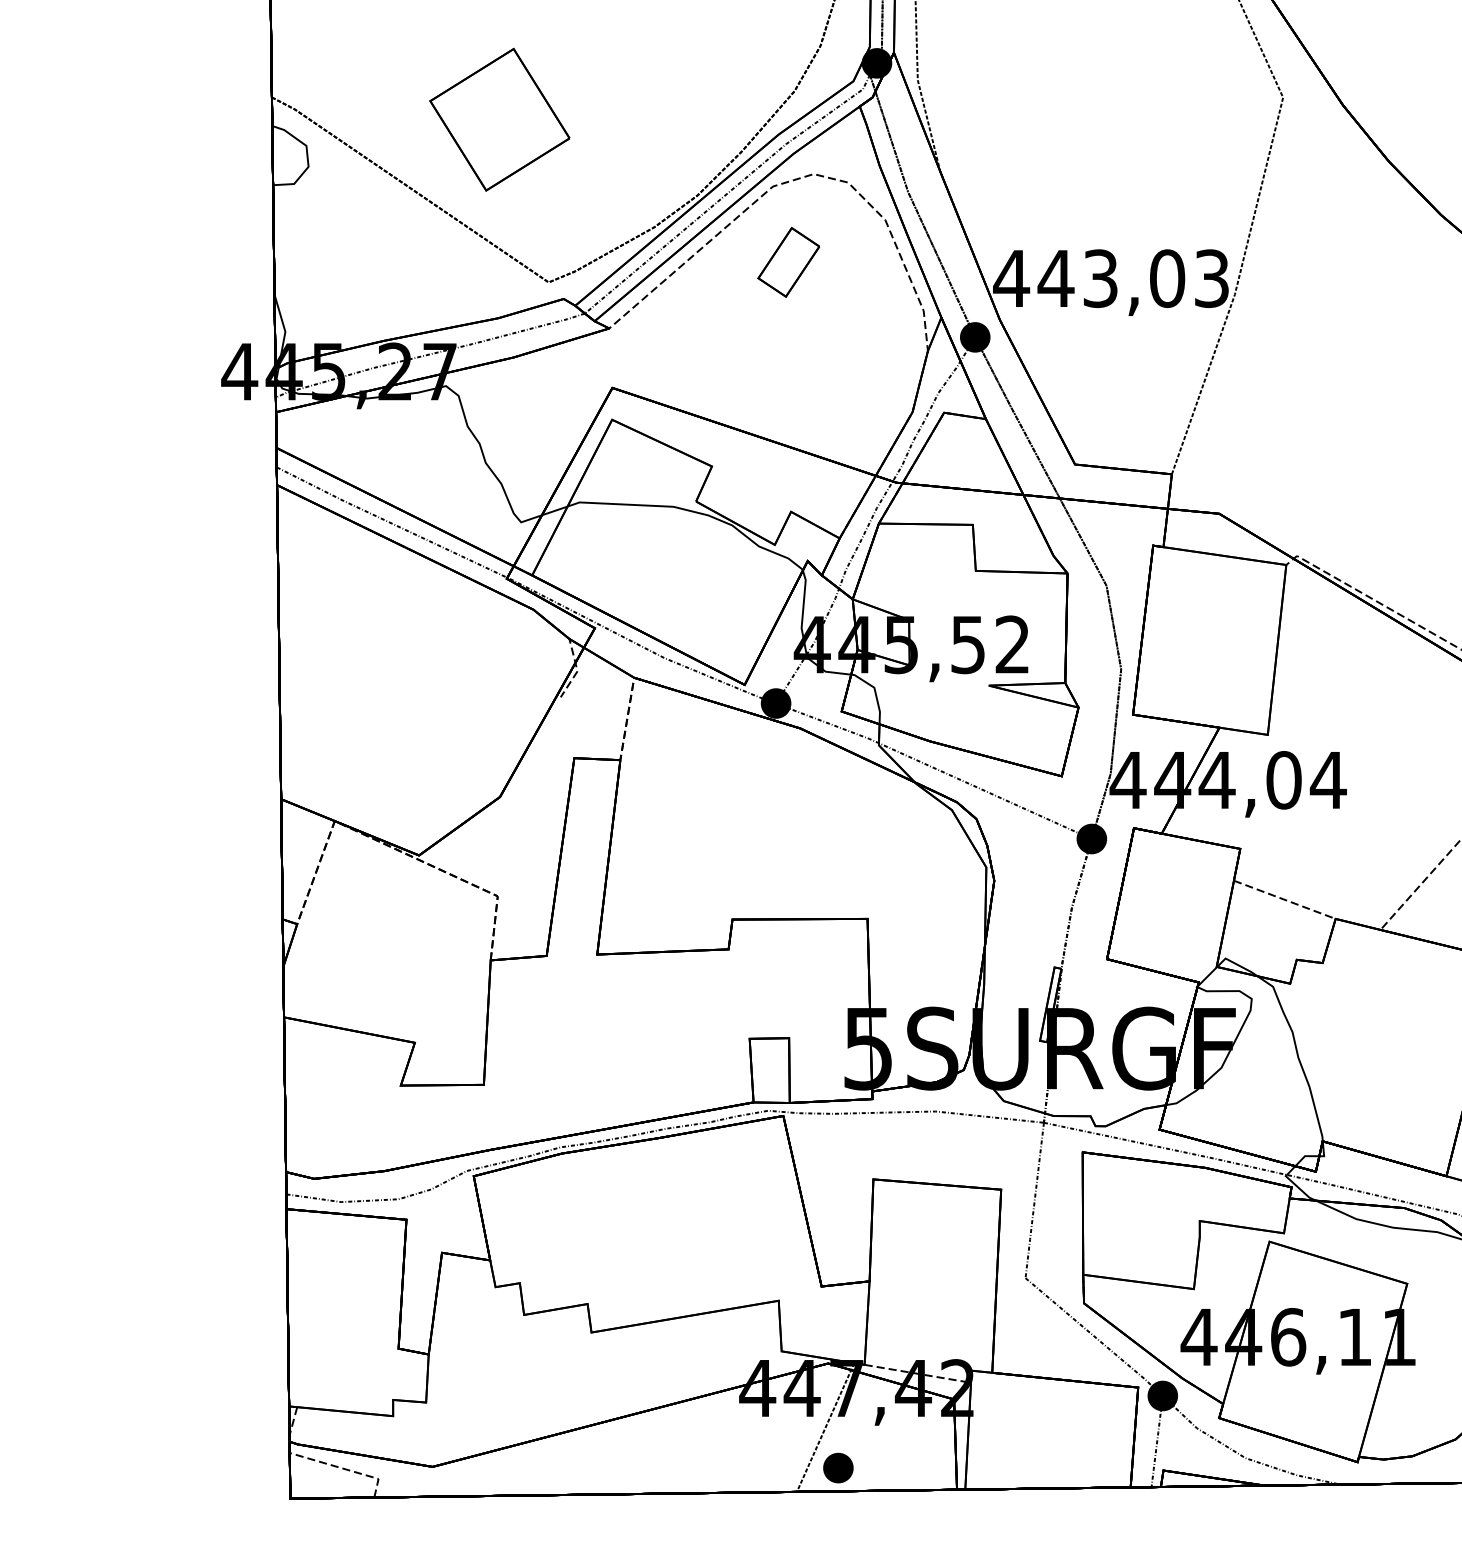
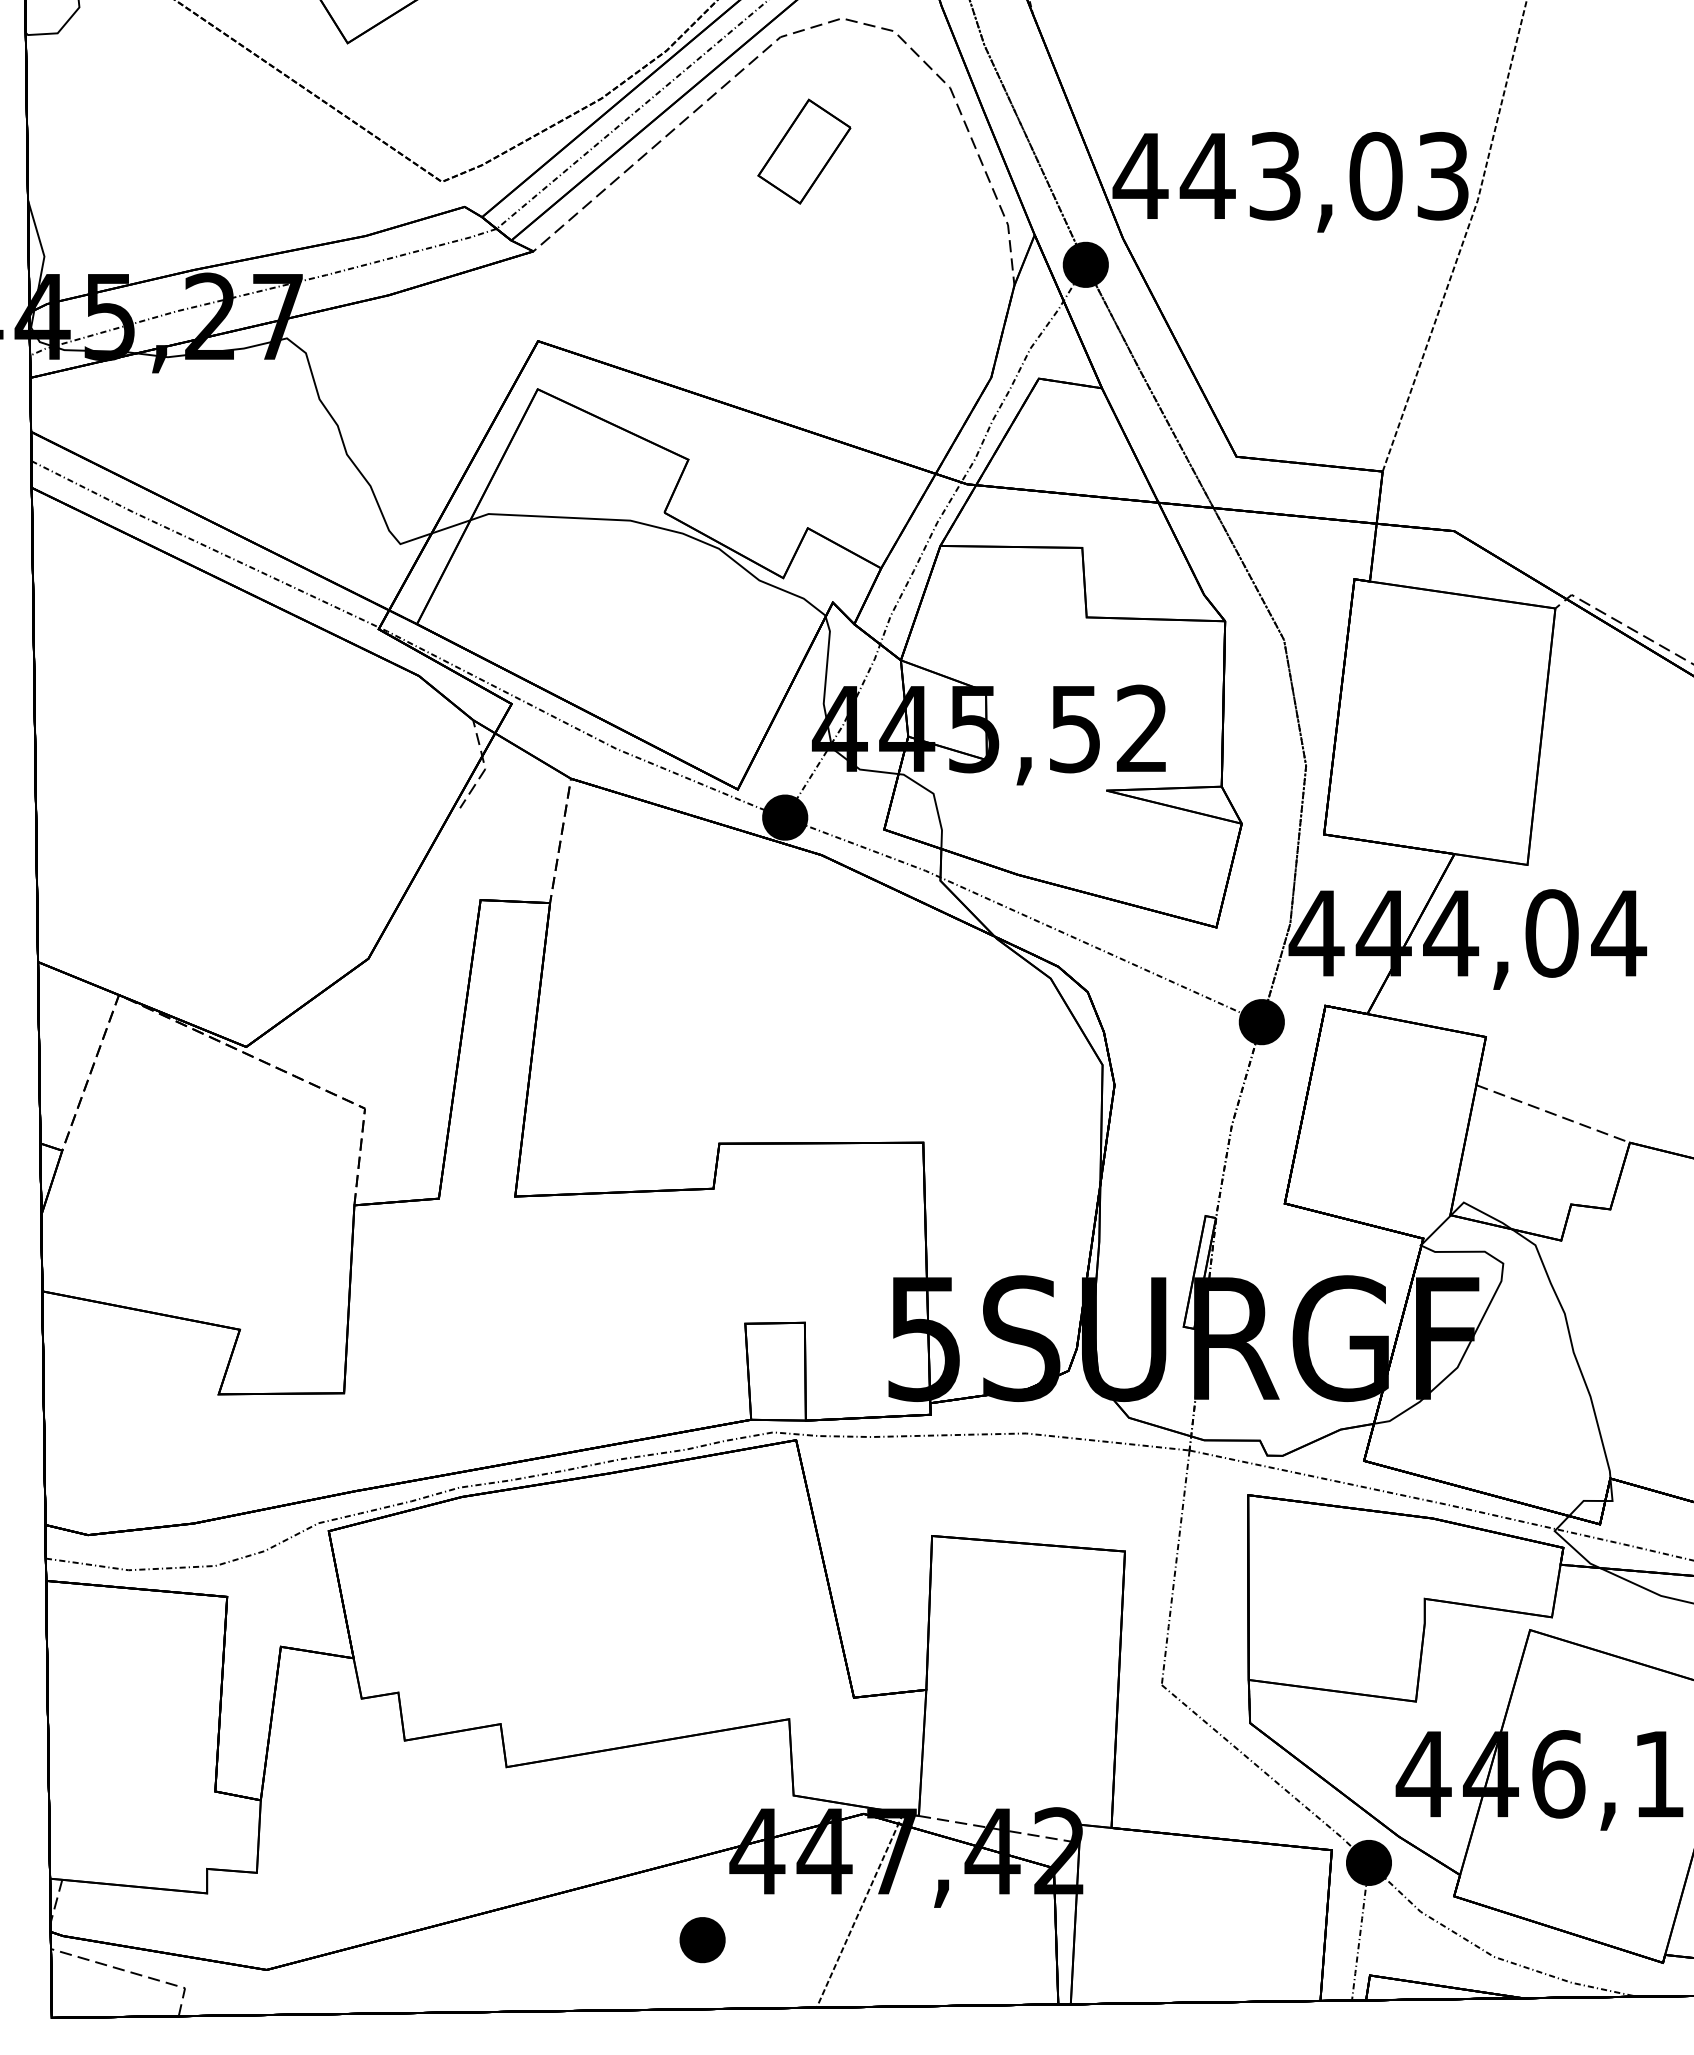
part: (838, 1467) -> (702, 1939), moved

